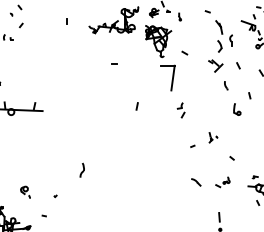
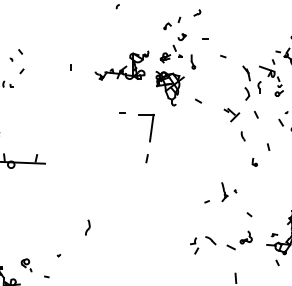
part: (180, 16) -> (193, 61), size x1.67
part: (223, 35) -> (251, 82), moved
part: (168, 77) -> (146, 127), moved
part: (181, 109) -> (194, 245), moved
part: (236, 109) -> (254, 162), size x0.62
part: (213, 137) -> (229, 192), size x1.67
part: (222, 182) -> (239, 240), size x1.67
part: (25, 192) -> (26, 265), moved

